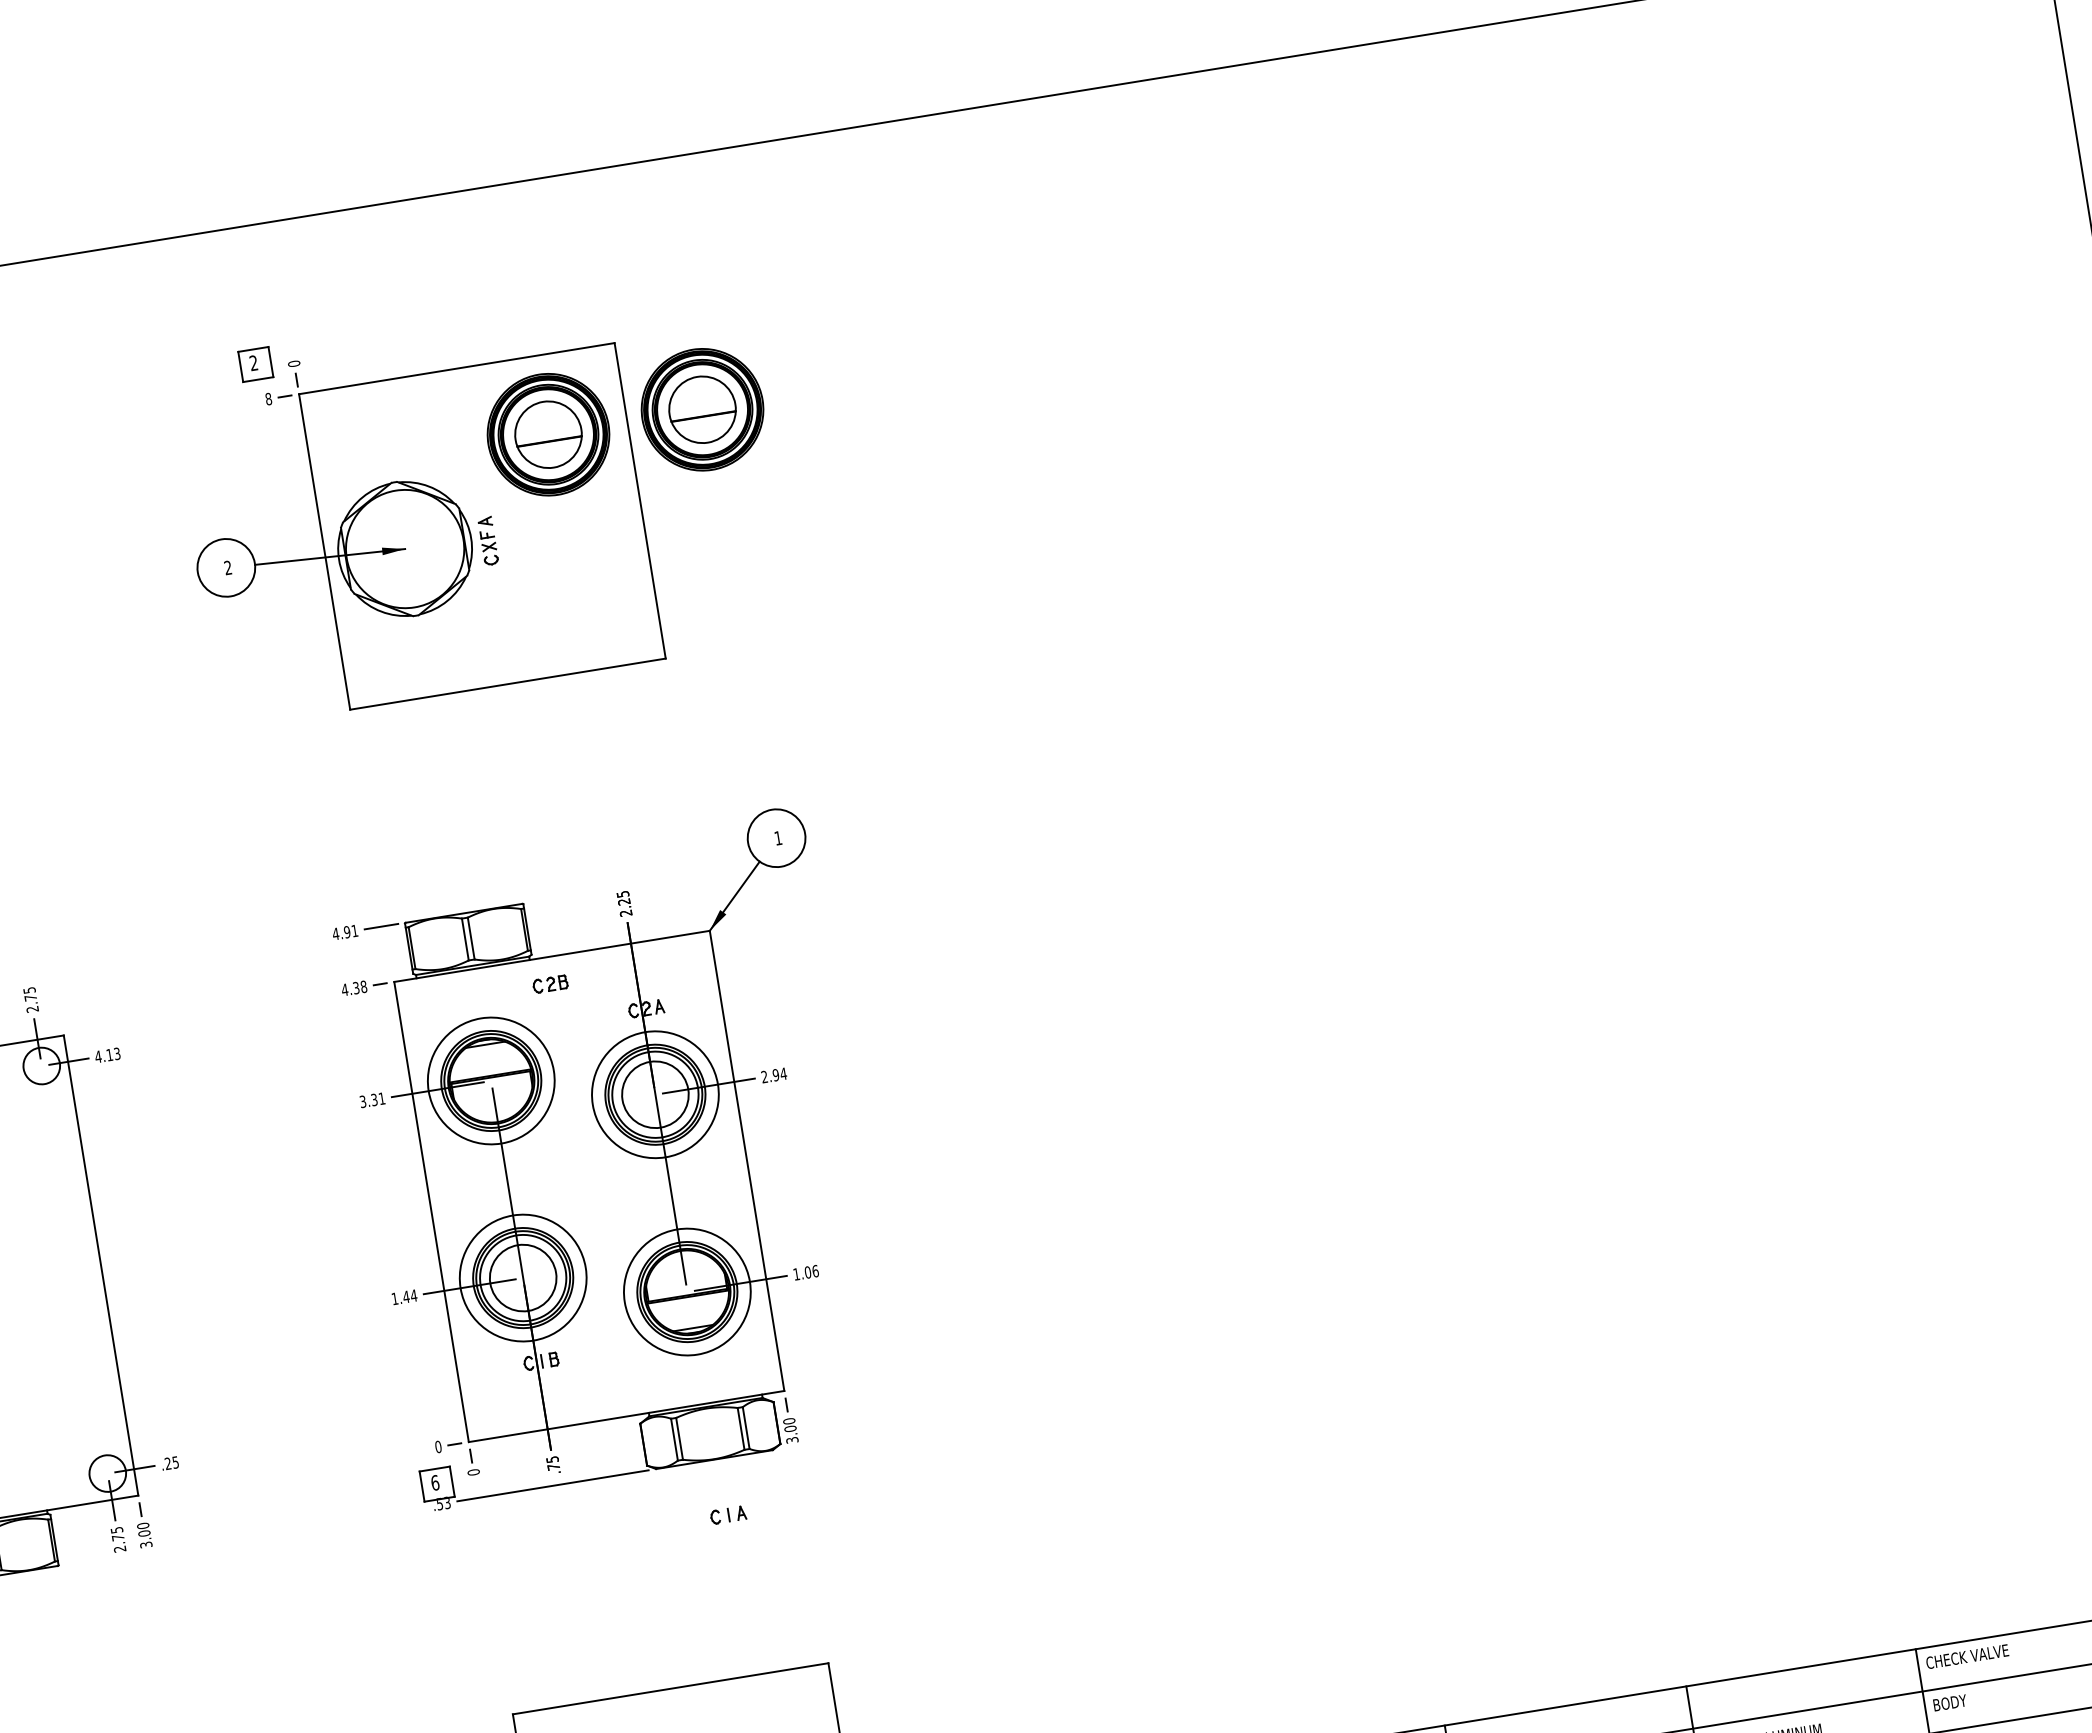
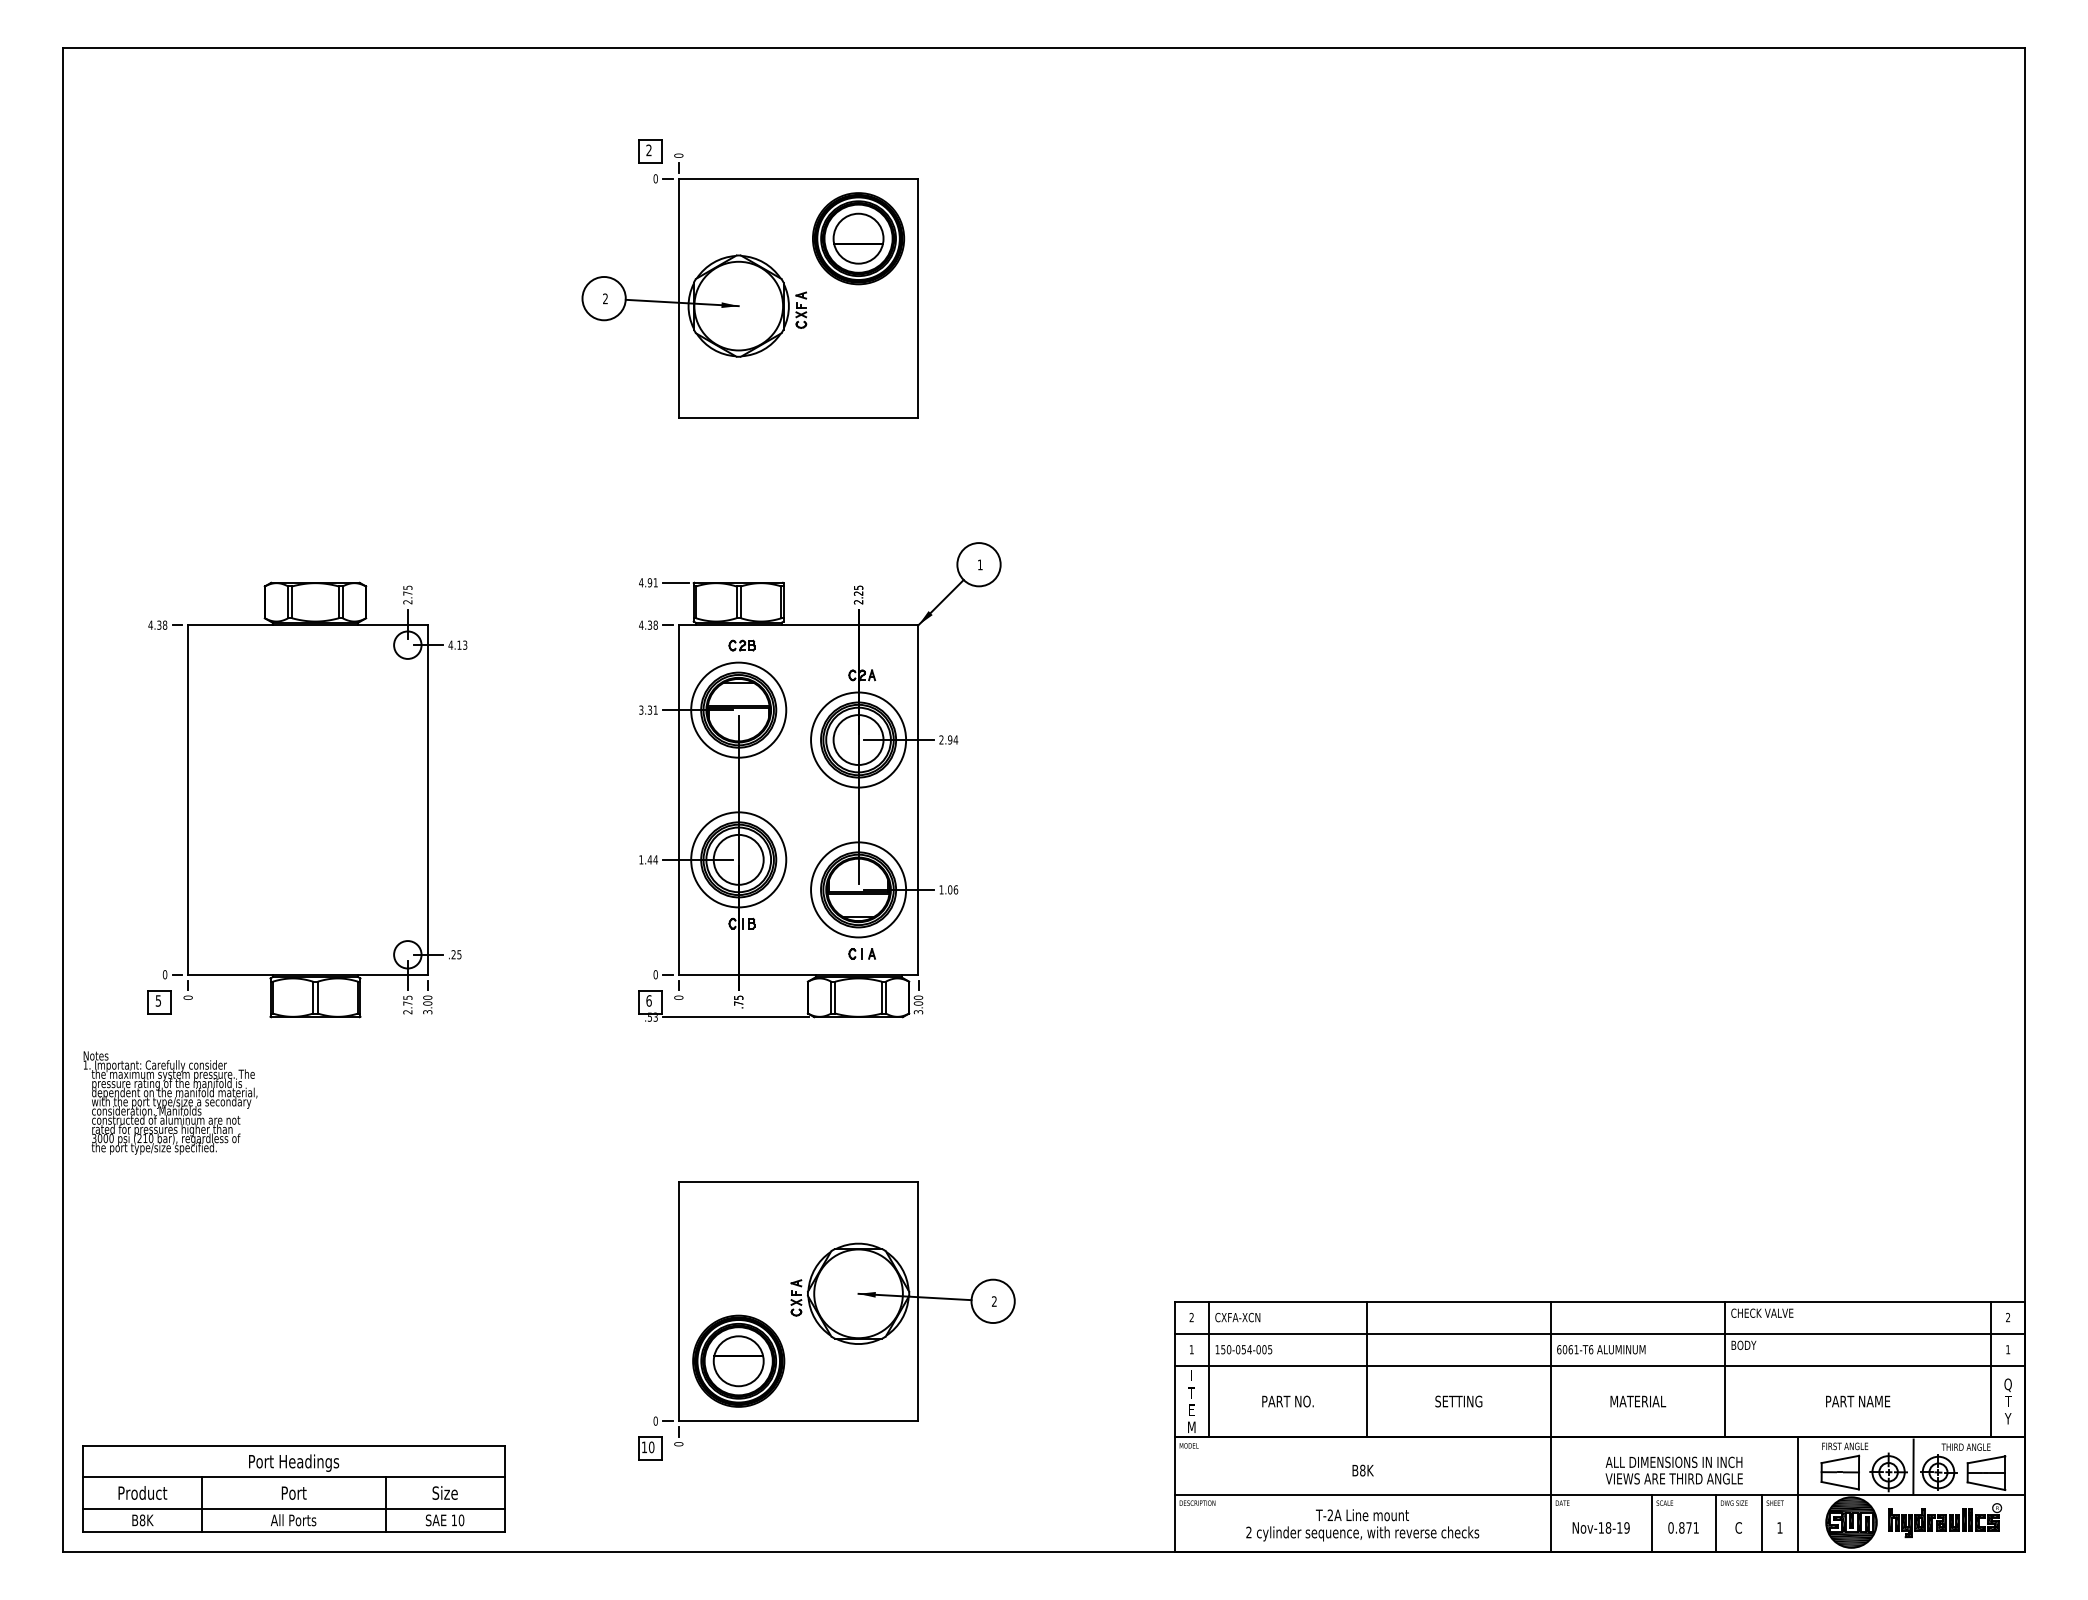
text: (268, 398) -> (655, 178), 8 -> 0
part: (702, 409) -> (975, 238), removed
part: (549, 984) -> (741, 645), moved
part: (727, 1514) -> (861, 953), moved

